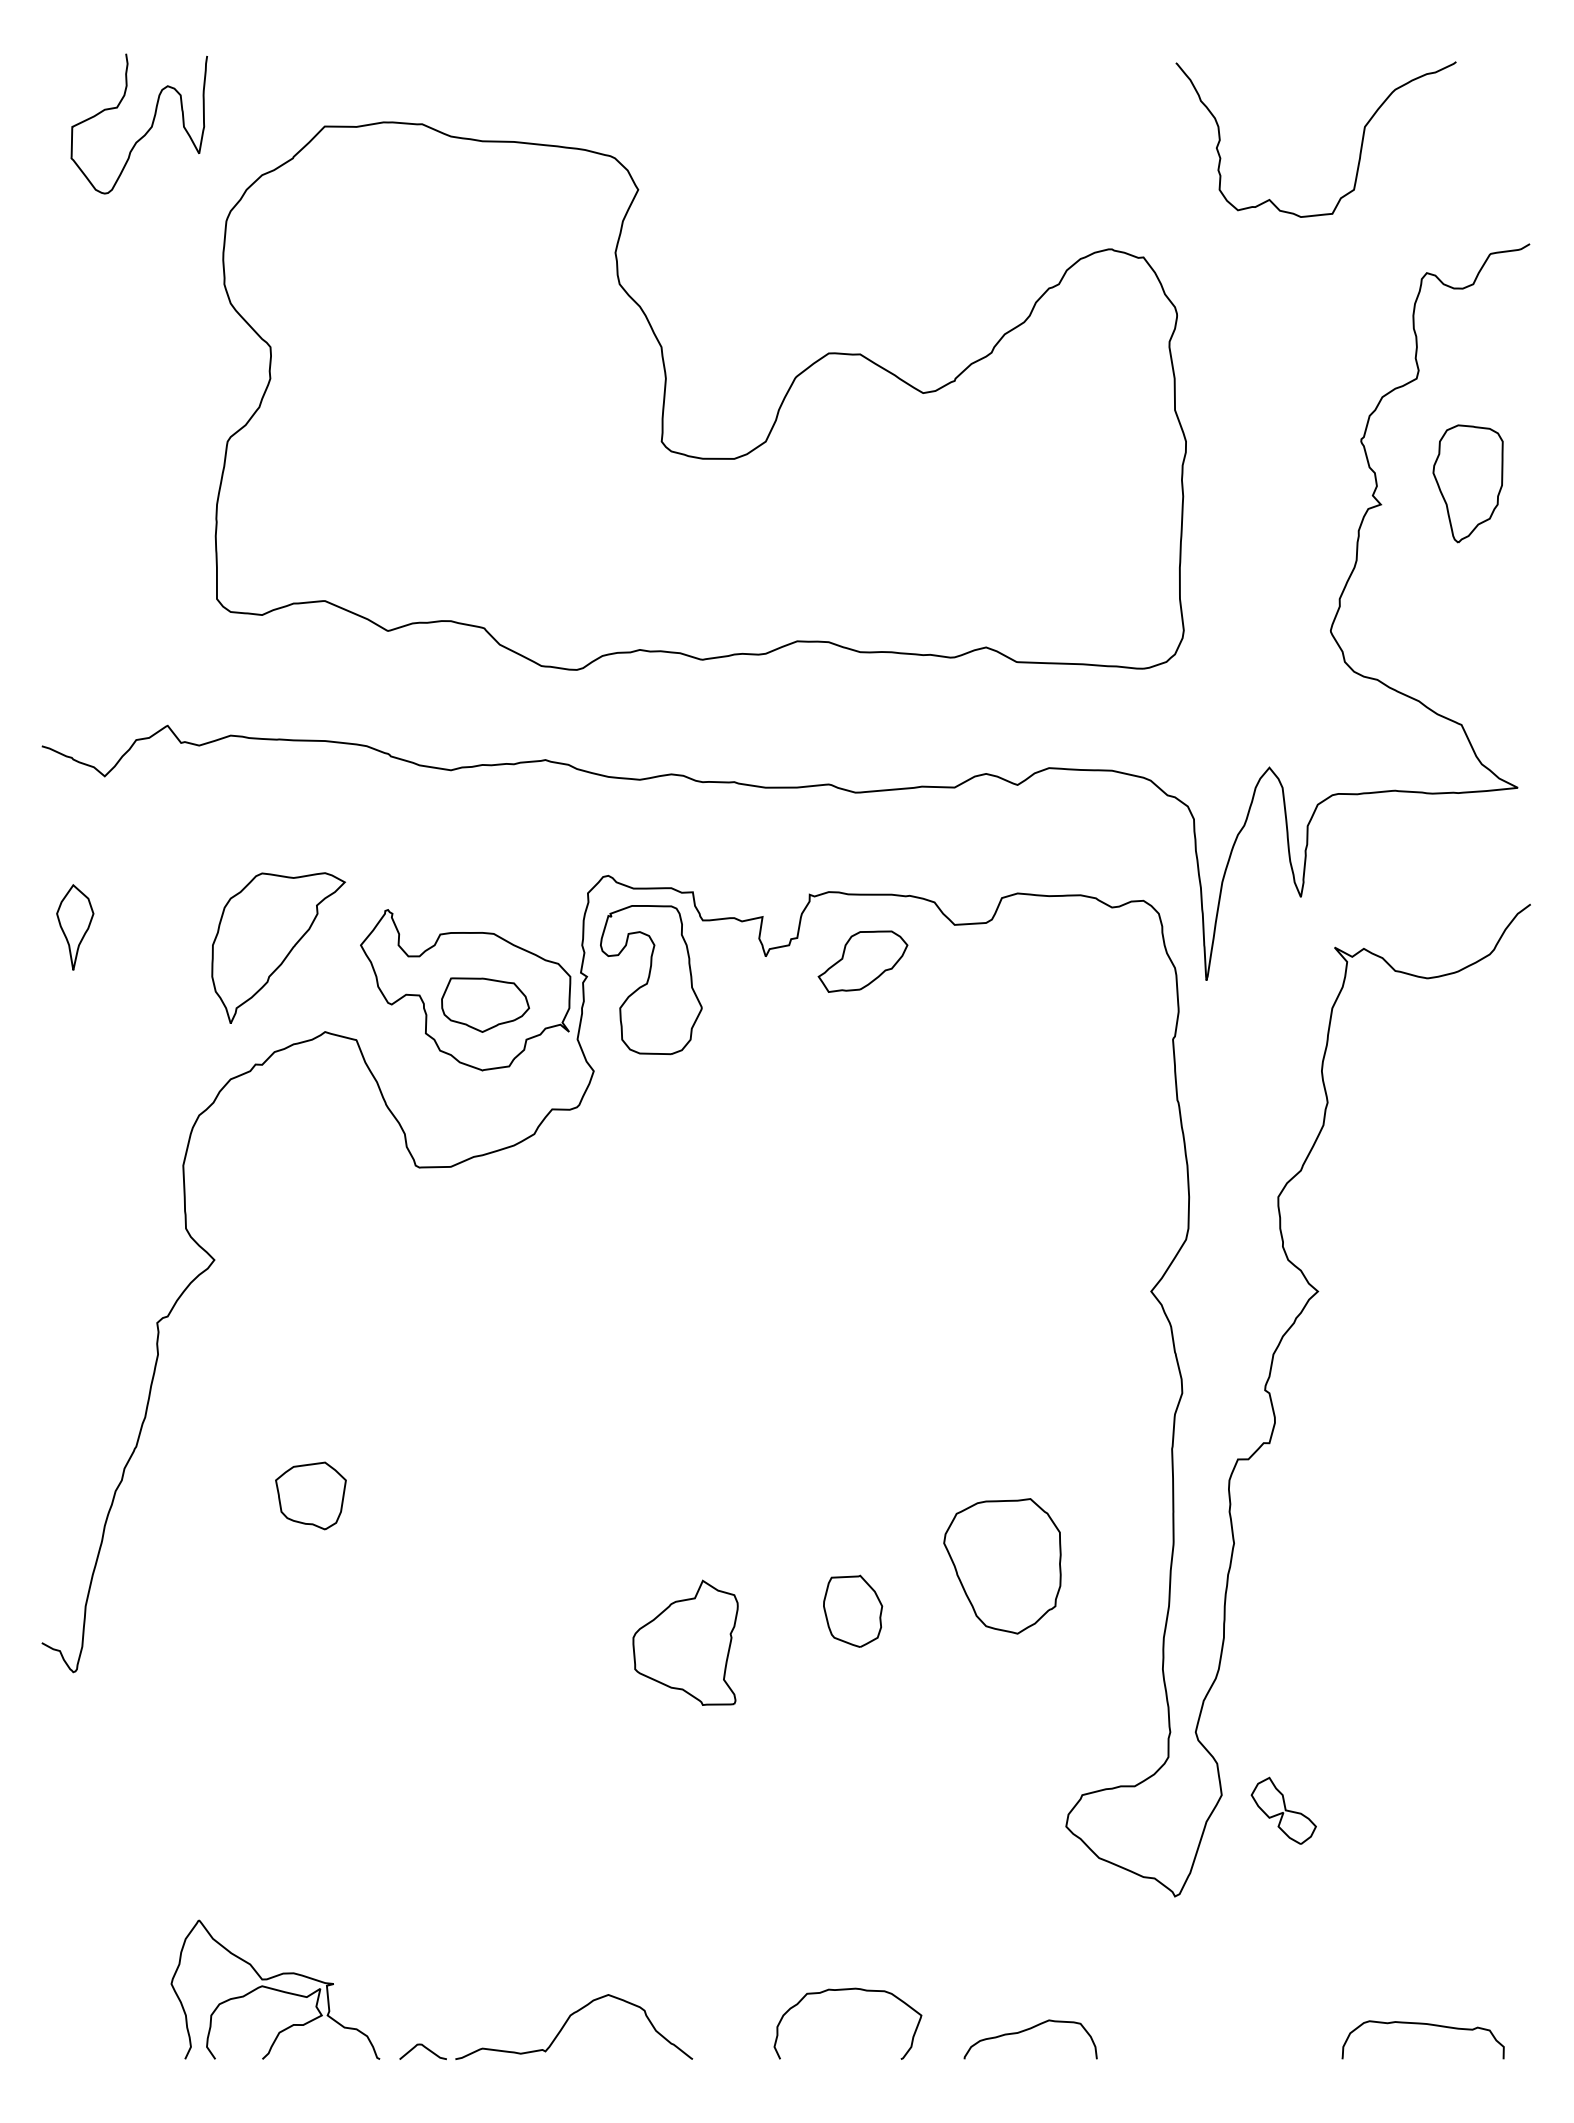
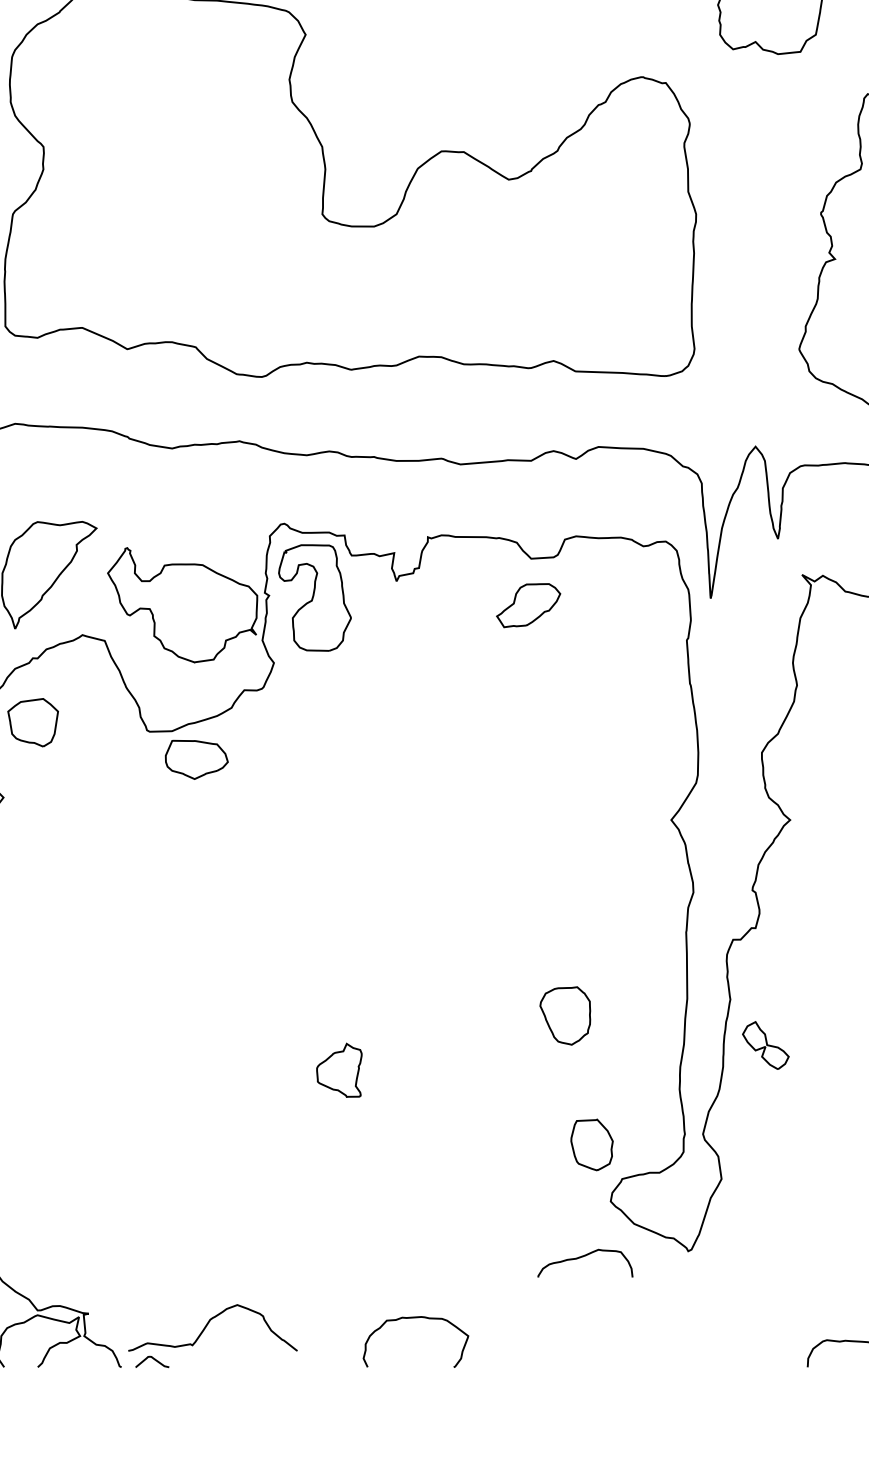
part: (862, 961) -> (528, 605), moved
part: (485, 1004) -> (196, 759), moved
part: (310, 1495) -> (32, 722), moved
part: (1002, 1566) -> (565, 1016), size x0.6
part: (853, 1610) -> (592, 1144), moved
part: (685, 1642) -> (339, 1070), size x0.6
part: (1283, 1810) -> (765, 1045), moved
curve: (847, 1990) -> (415, 1318), moved
curve: (568, 2020) -> (208, 1323), moved
curve: (1028, 2030) -> (583, 1256), moved

